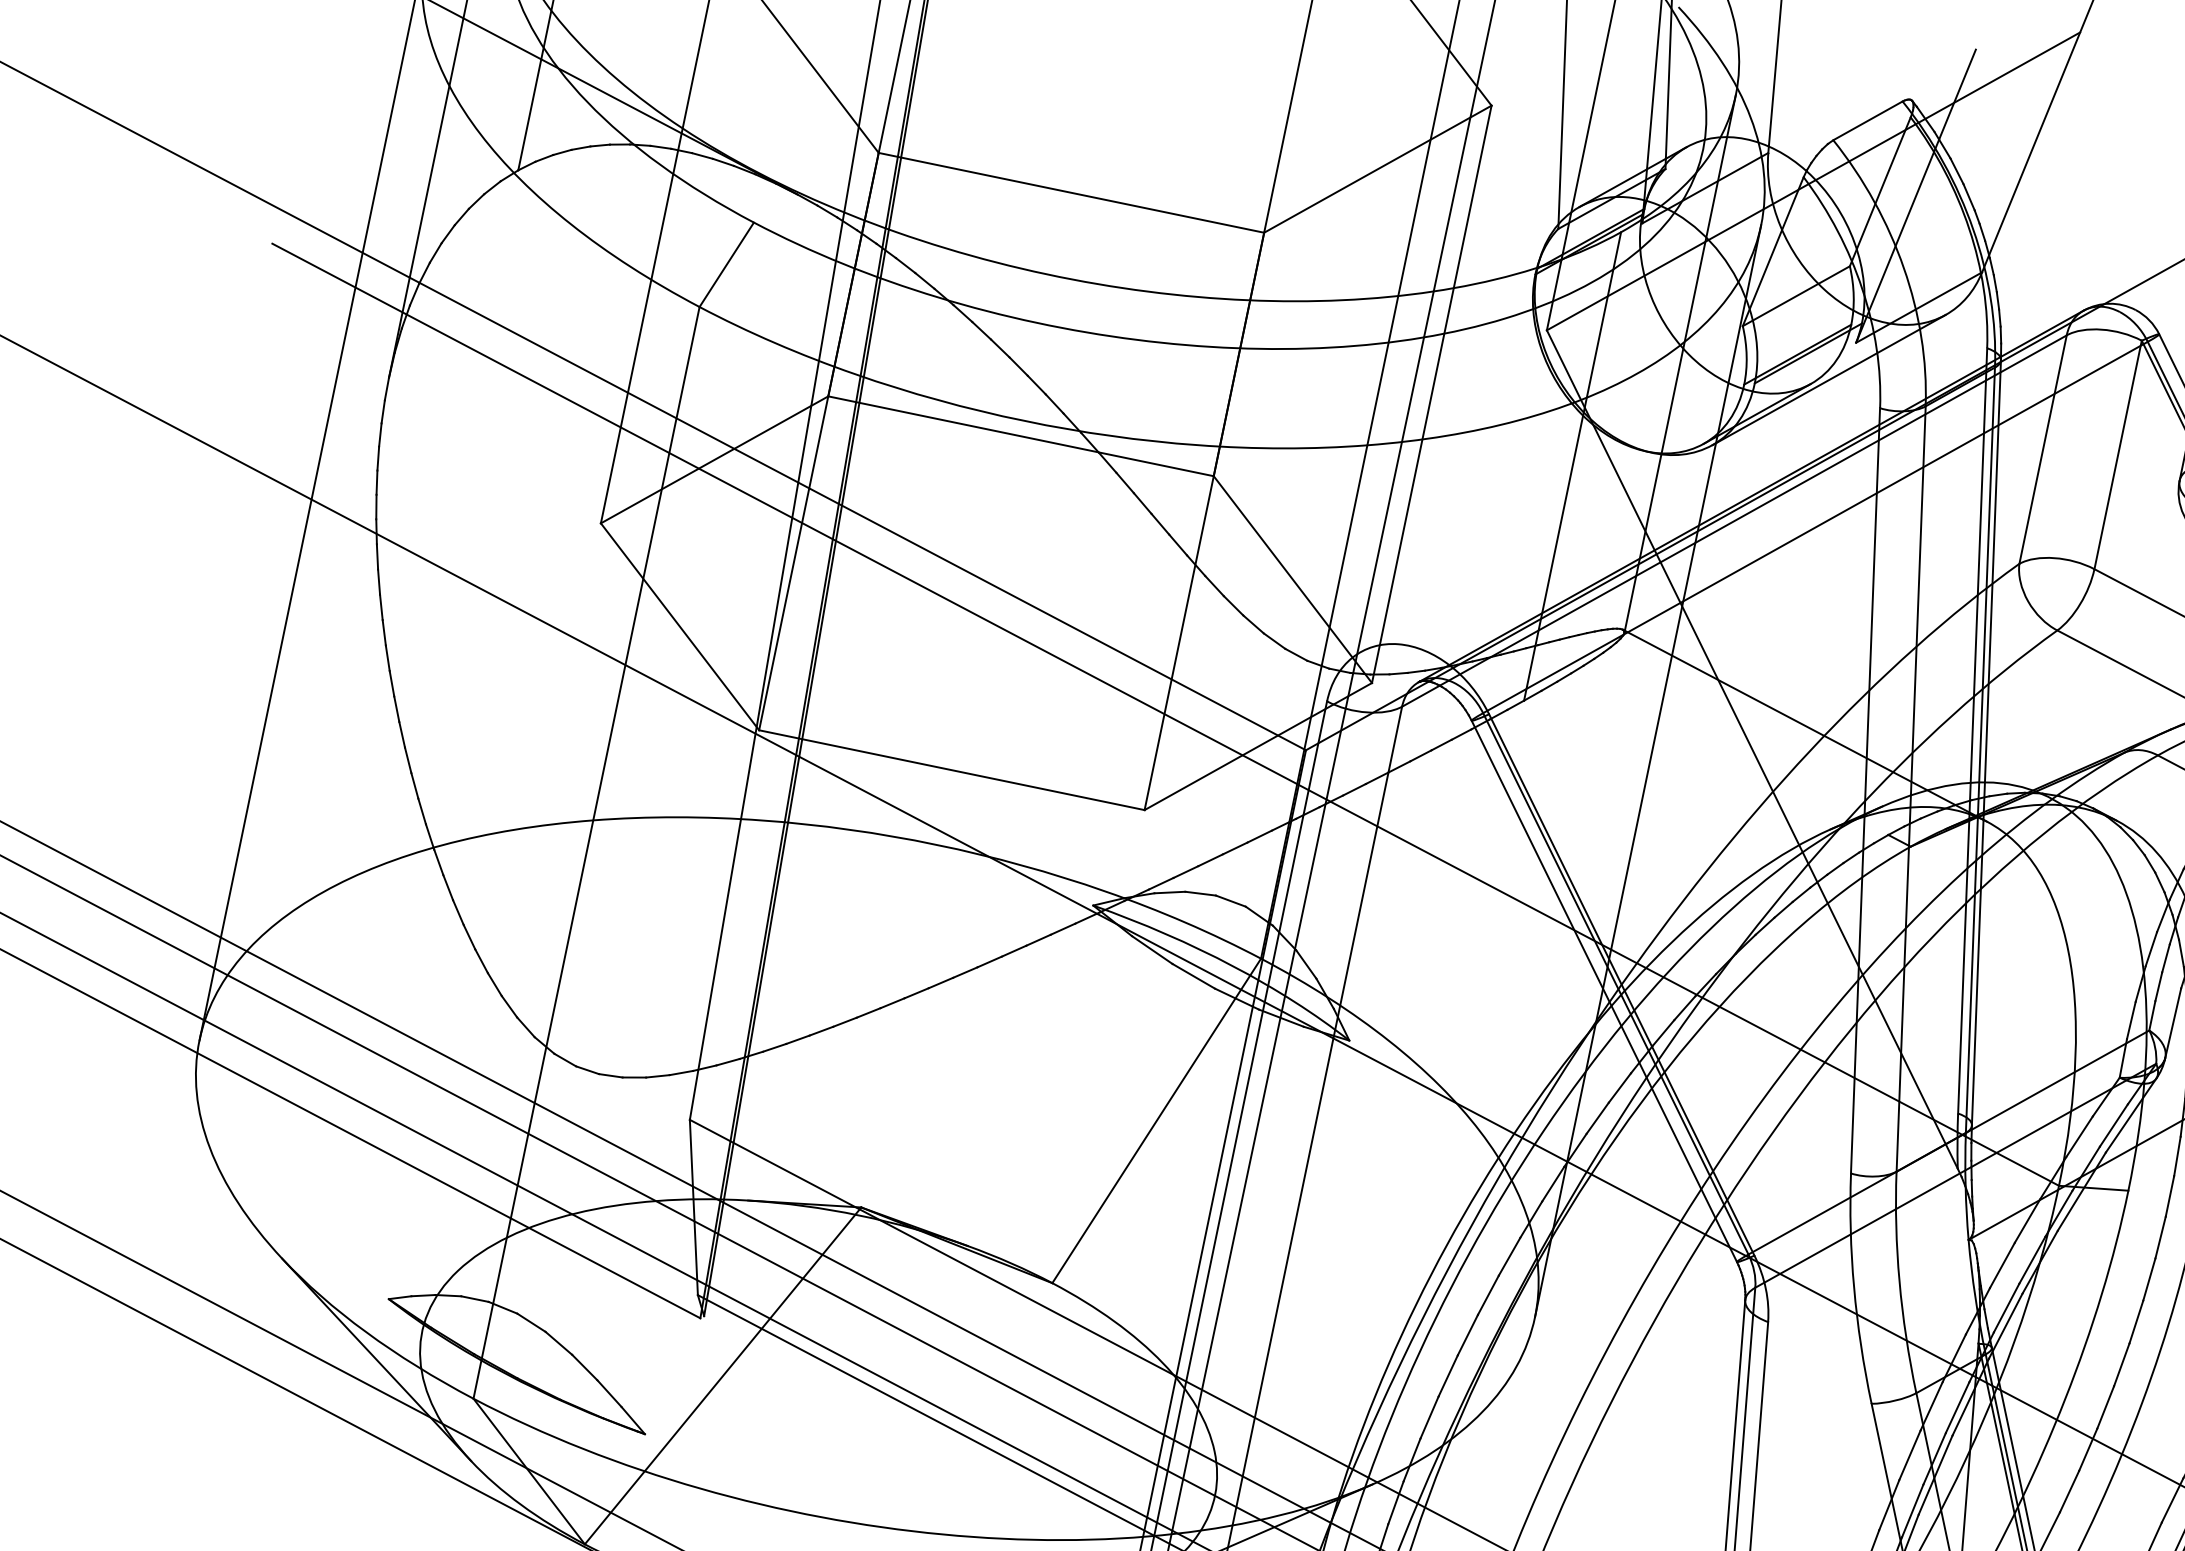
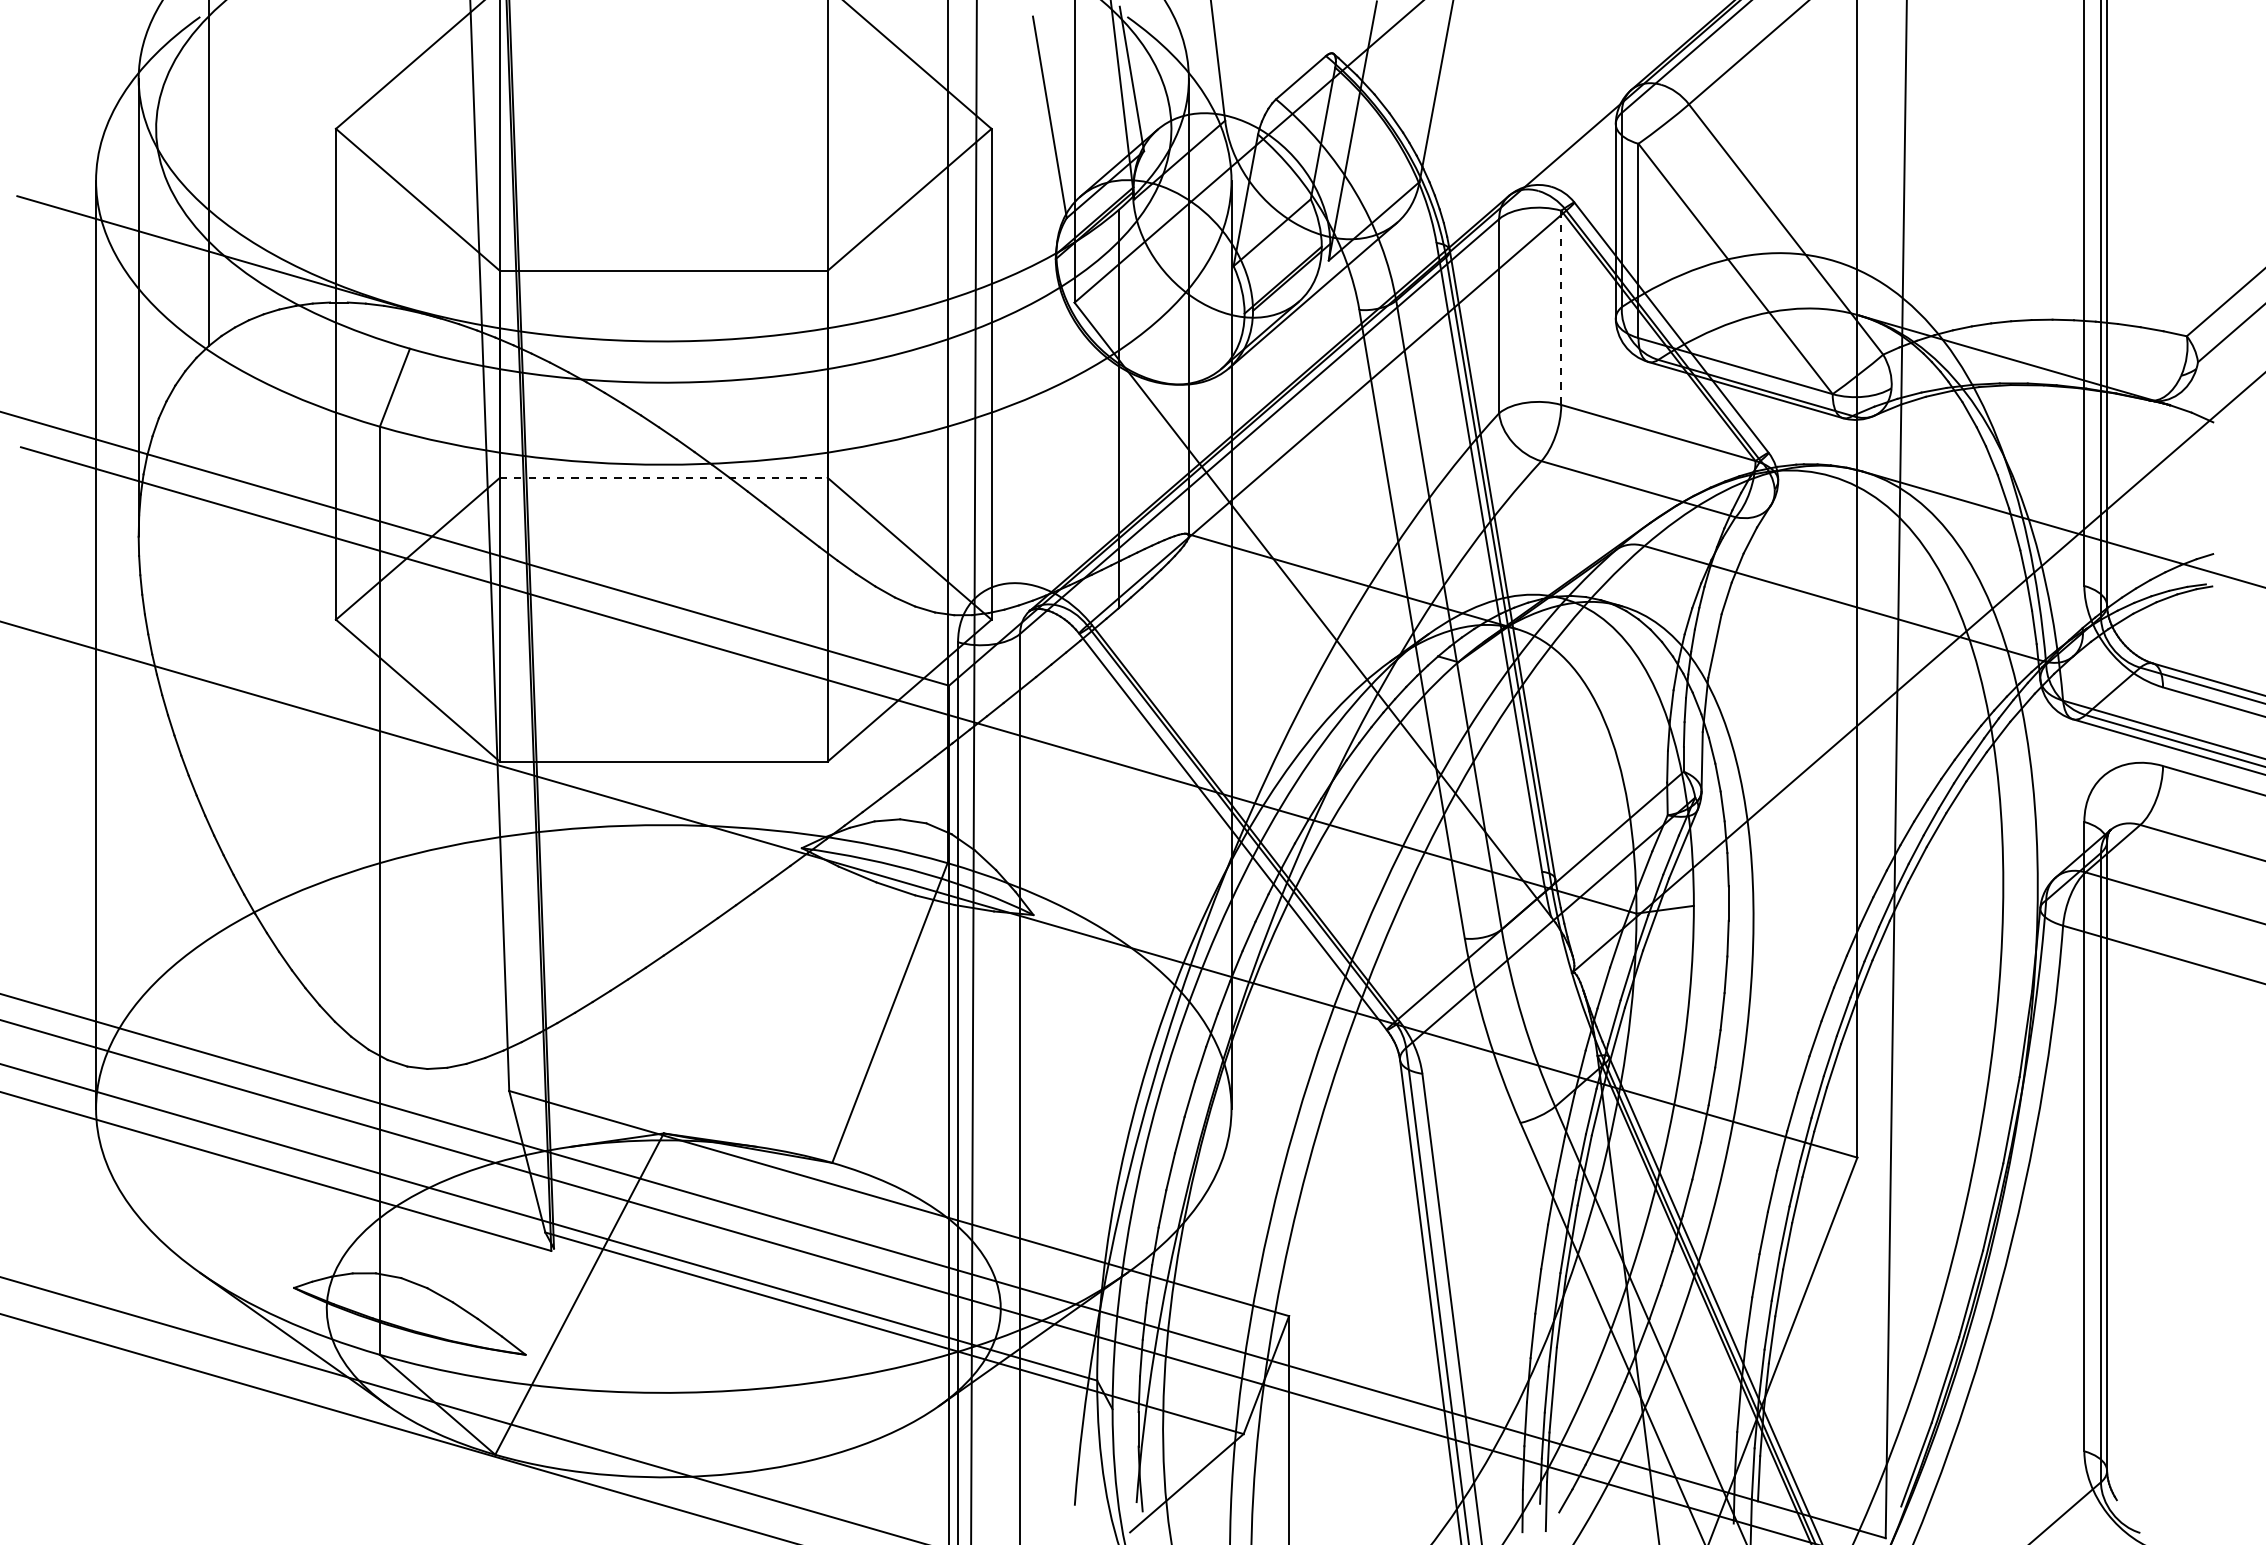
line: (1020, 435) -> (663, 477), solid -> dashed
line: (2118, 455) -> (1561, 308), solid -> dashed

